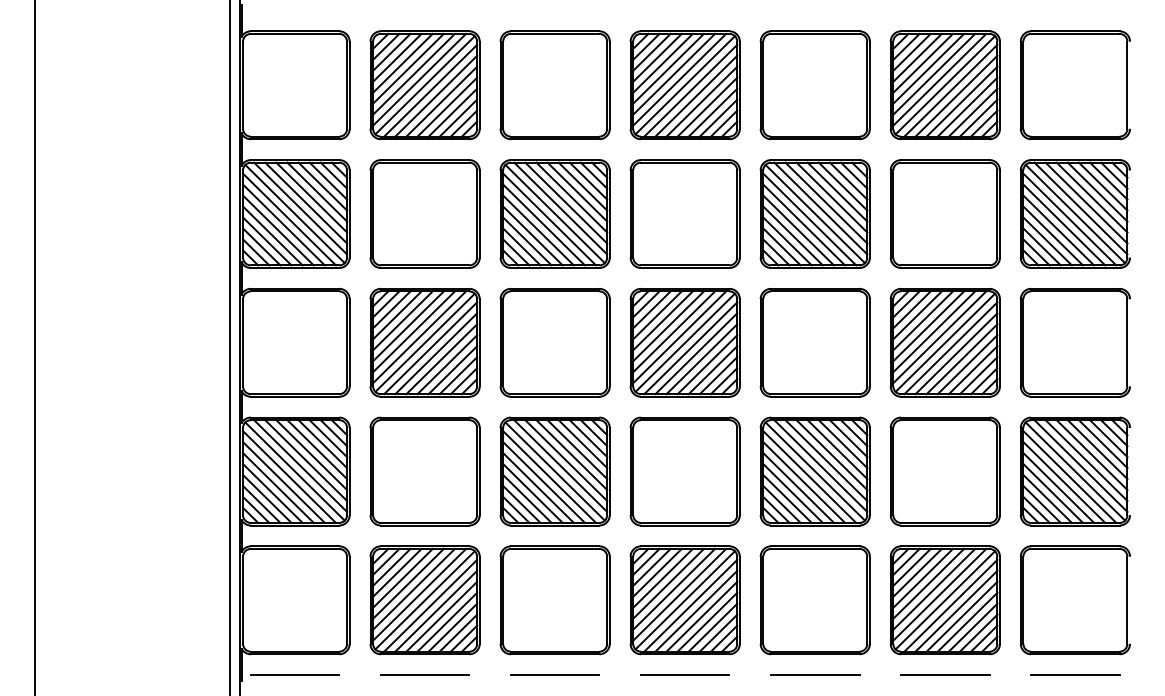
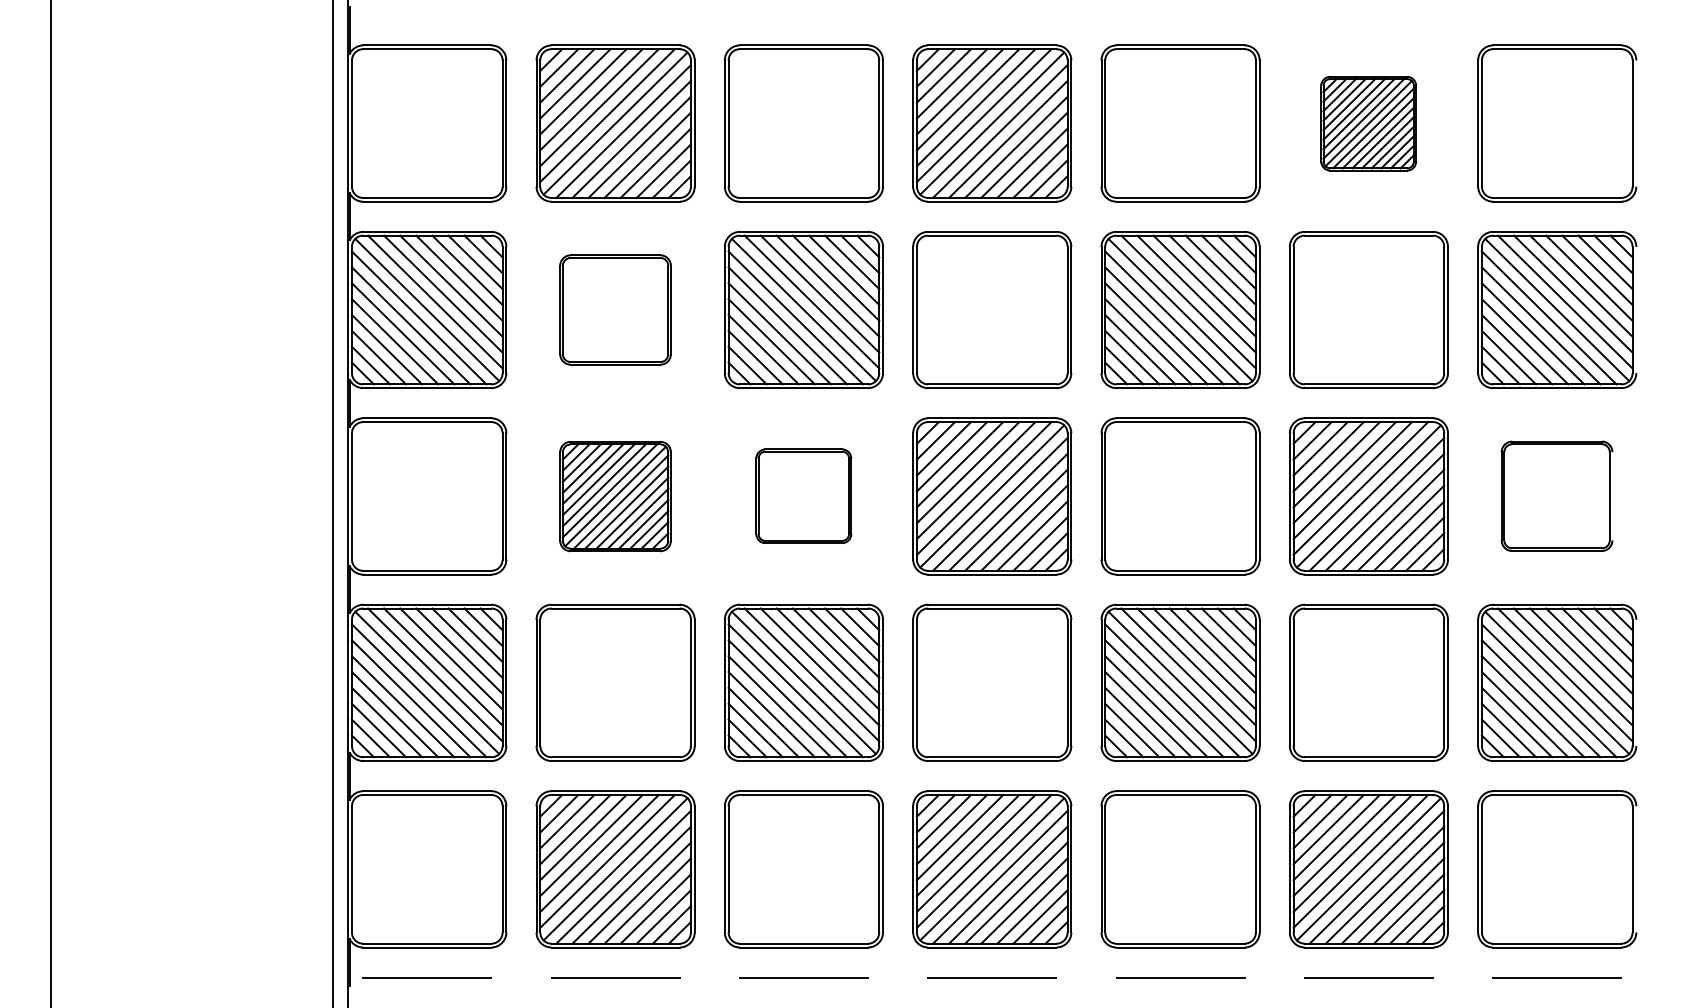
part: (944, 85) -> (1367, 123), size x0.6
part: (424, 213) -> (614, 309), size x0.7
part: (424, 342) -> (614, 496), size x0.7
part: (554, 342) -> (802, 496), size x0.6
part: (1074, 342) -> (1555, 496), size x0.7

